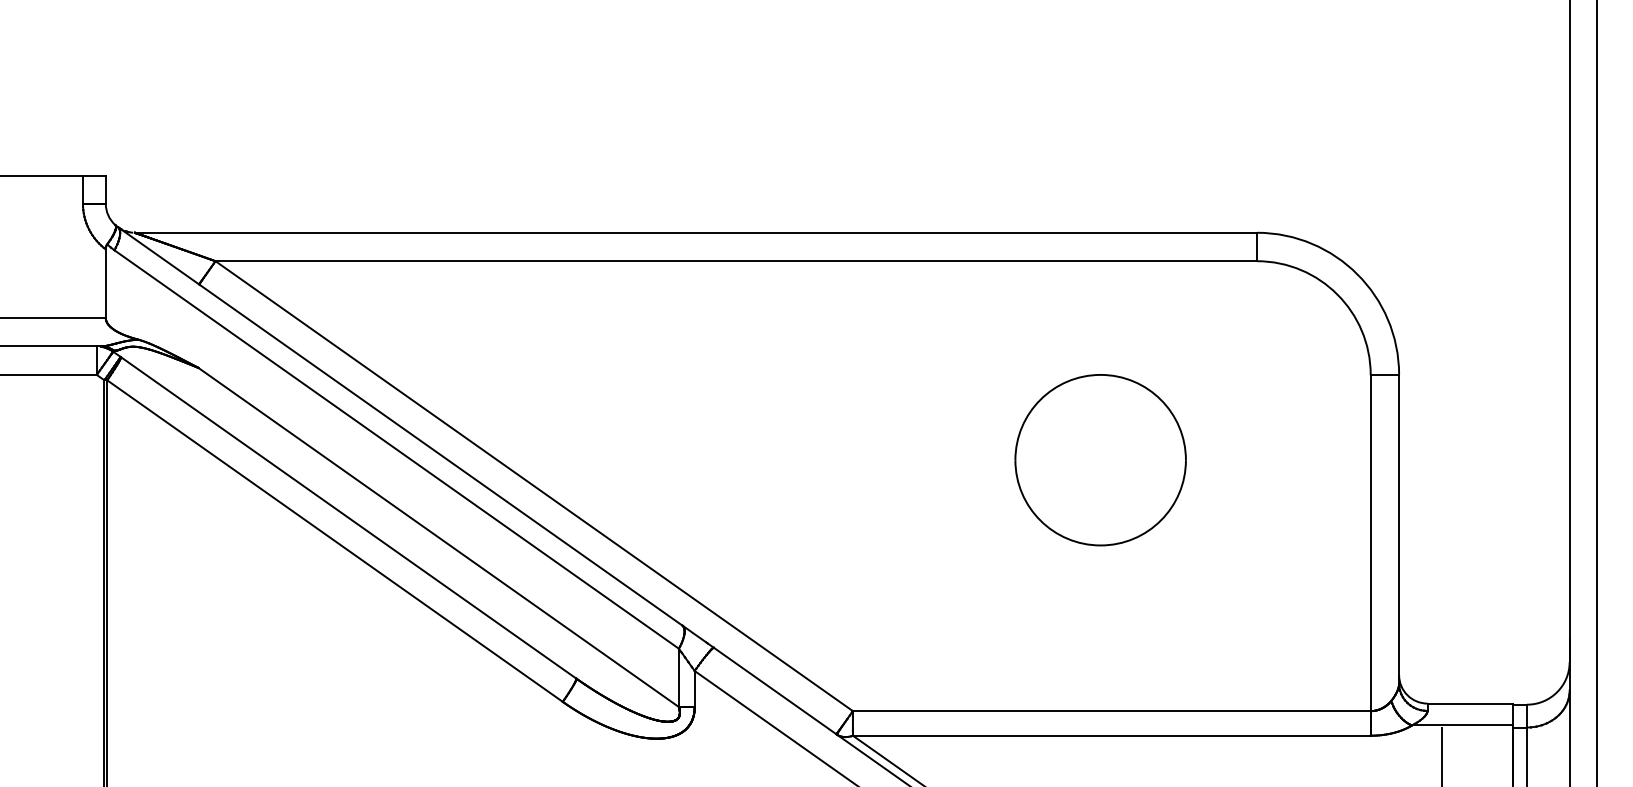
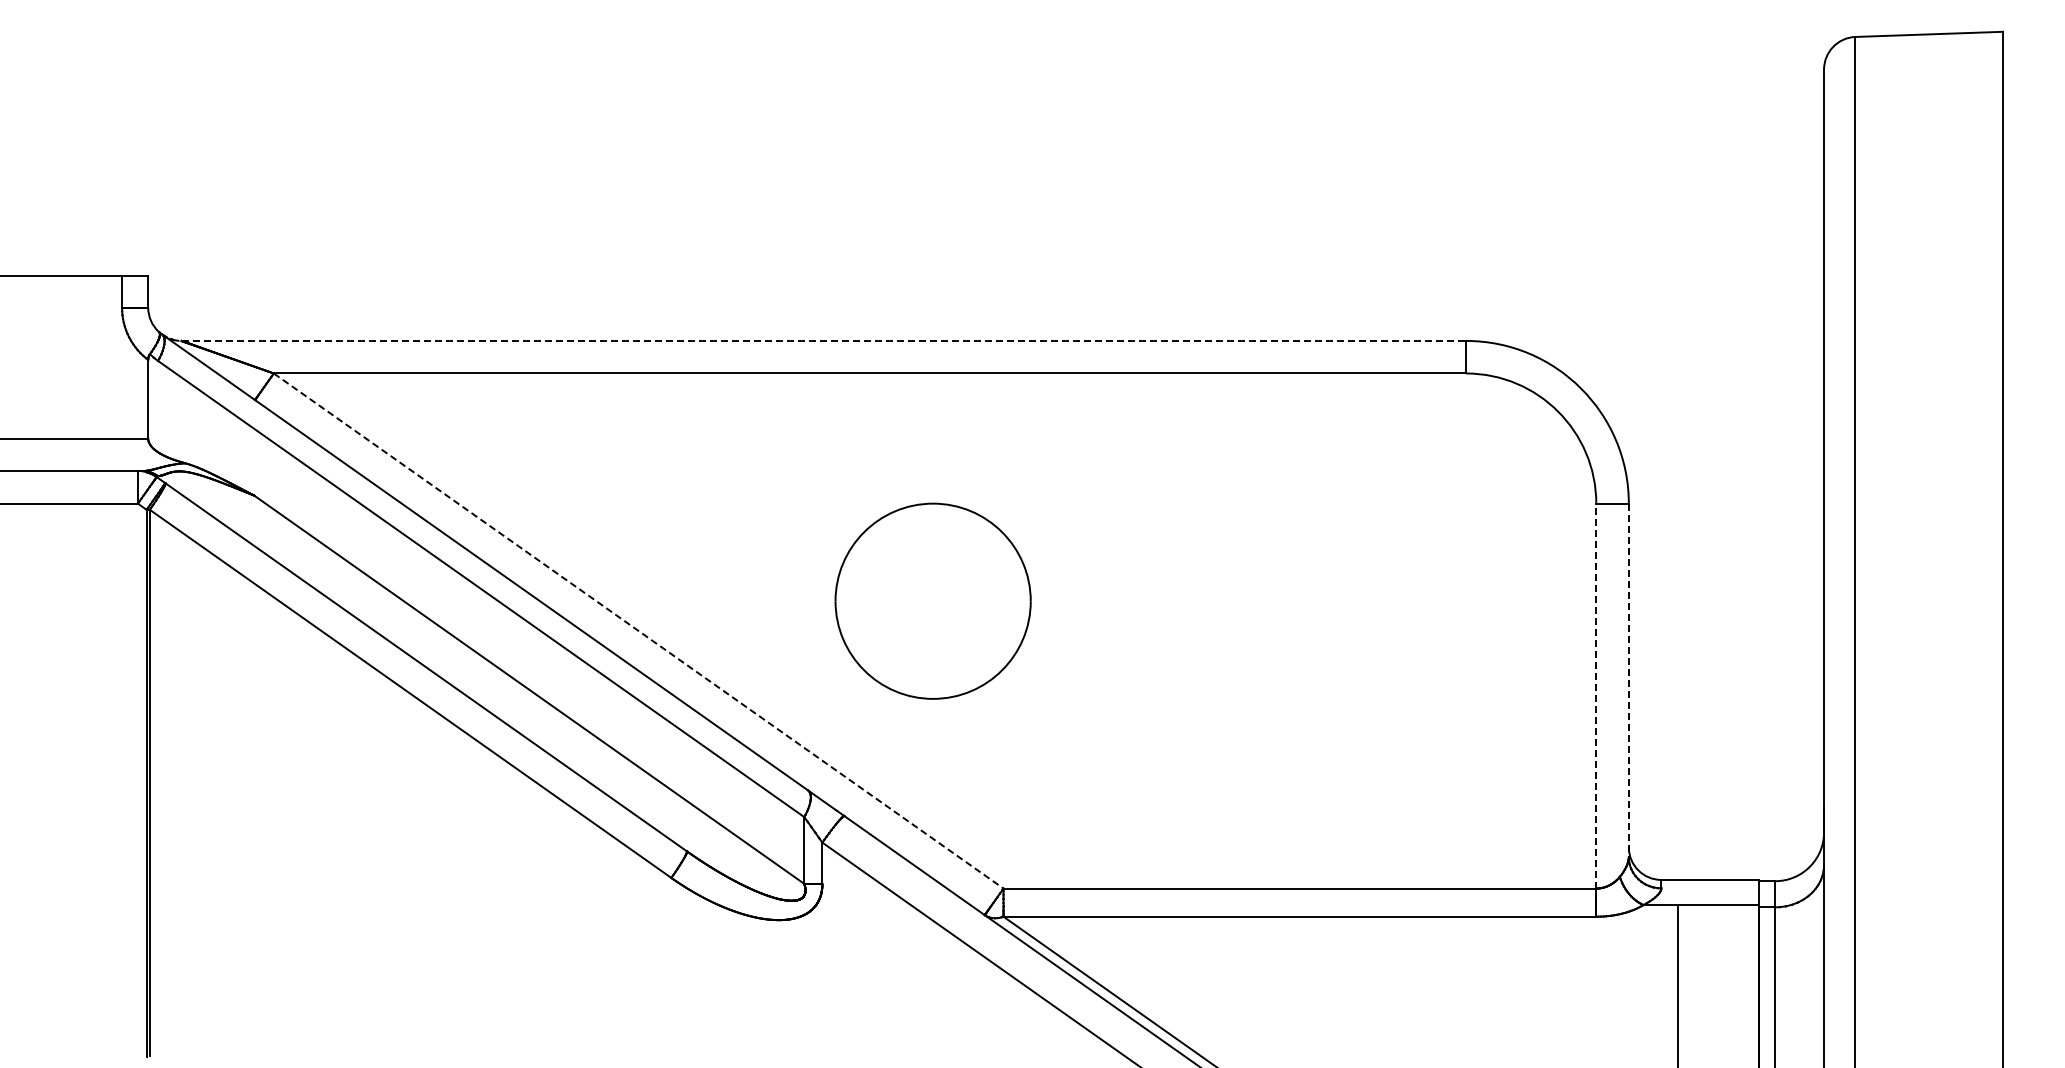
line: (696, 232) -> (824, 340), solid -> dashed
part: (1100, 459) -> (932, 600), moved
line: (534, 486) -> (638, 631), solid -> dashed
line: (1398, 529) -> (1628, 680), solid -> dashed
line: (1370, 542) -> (1596, 695), solid -> dashed

